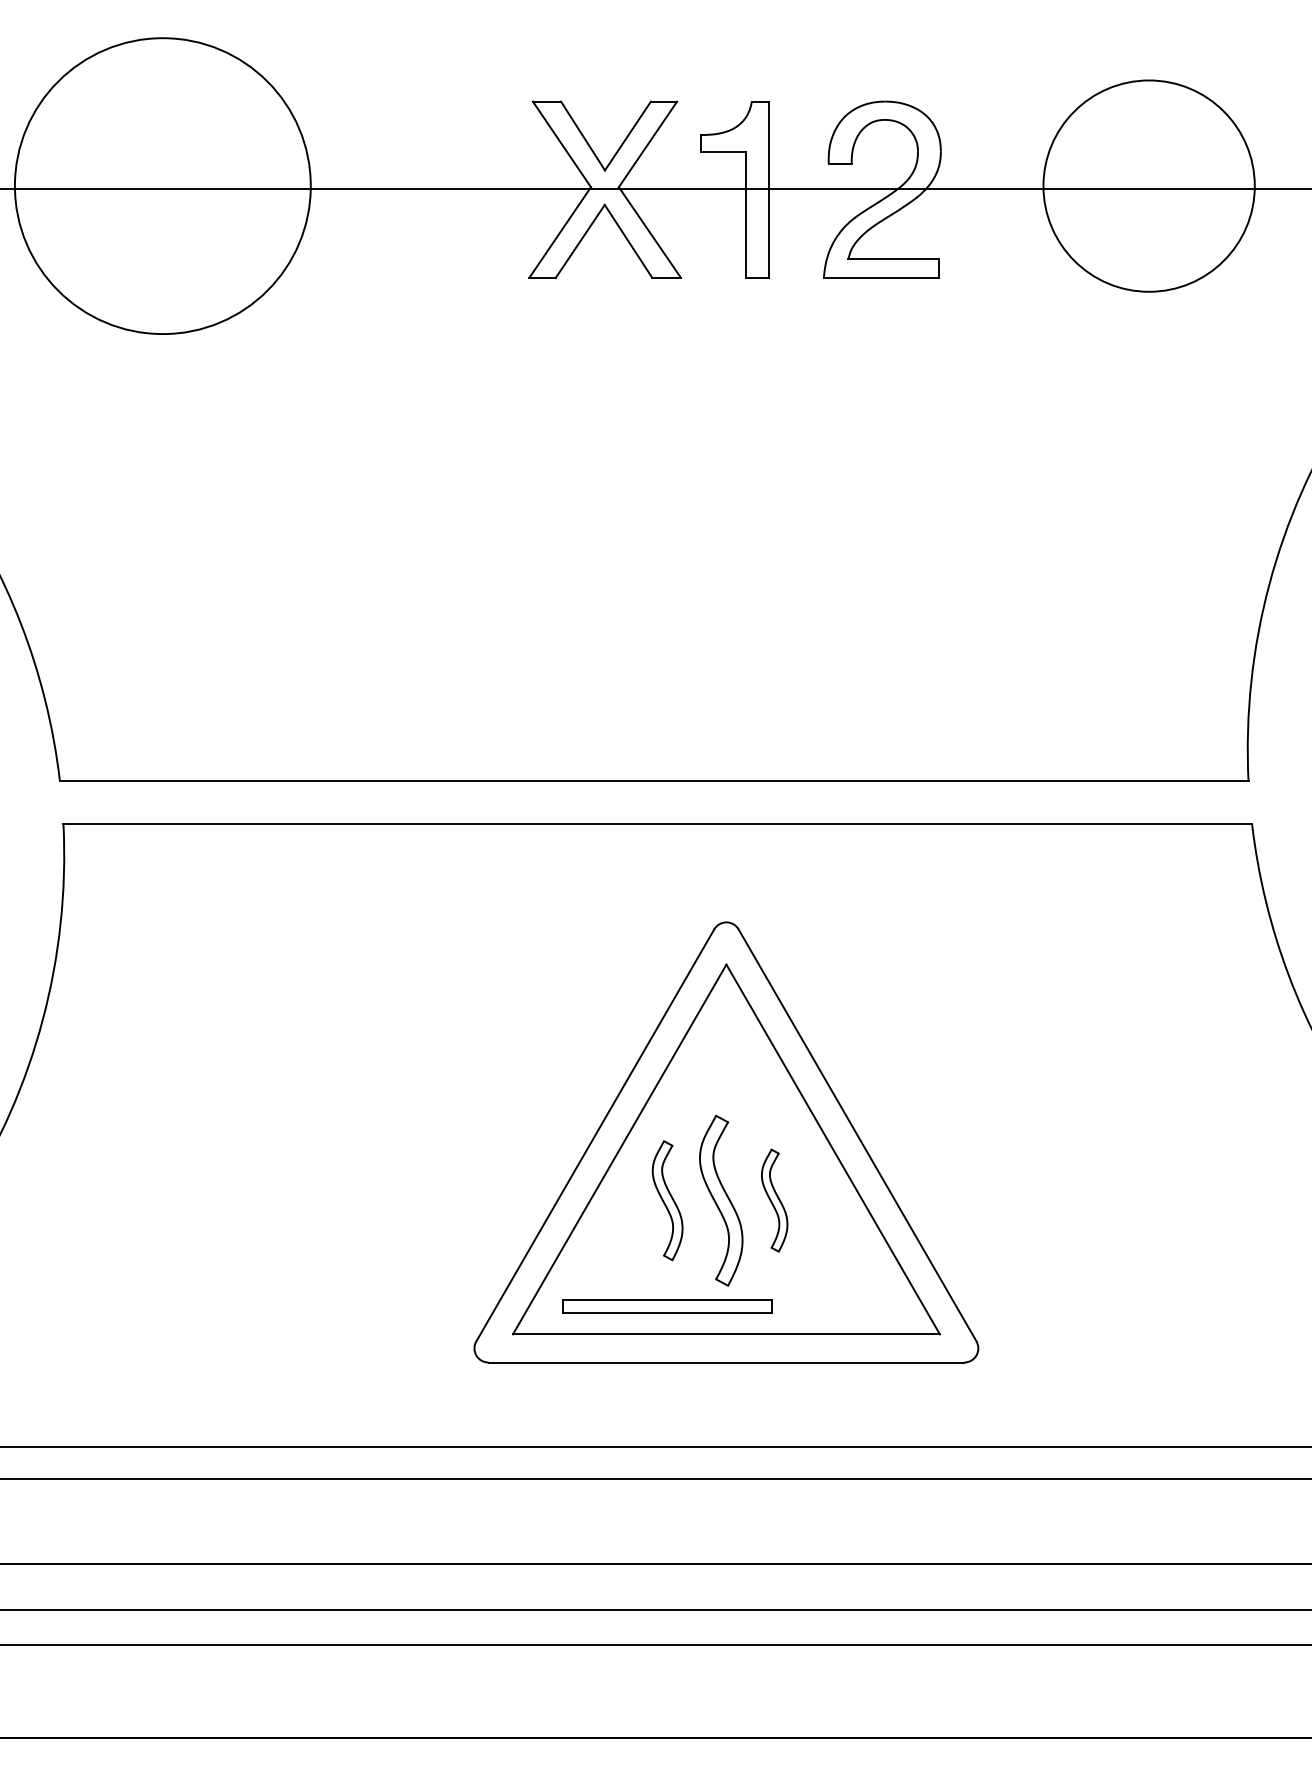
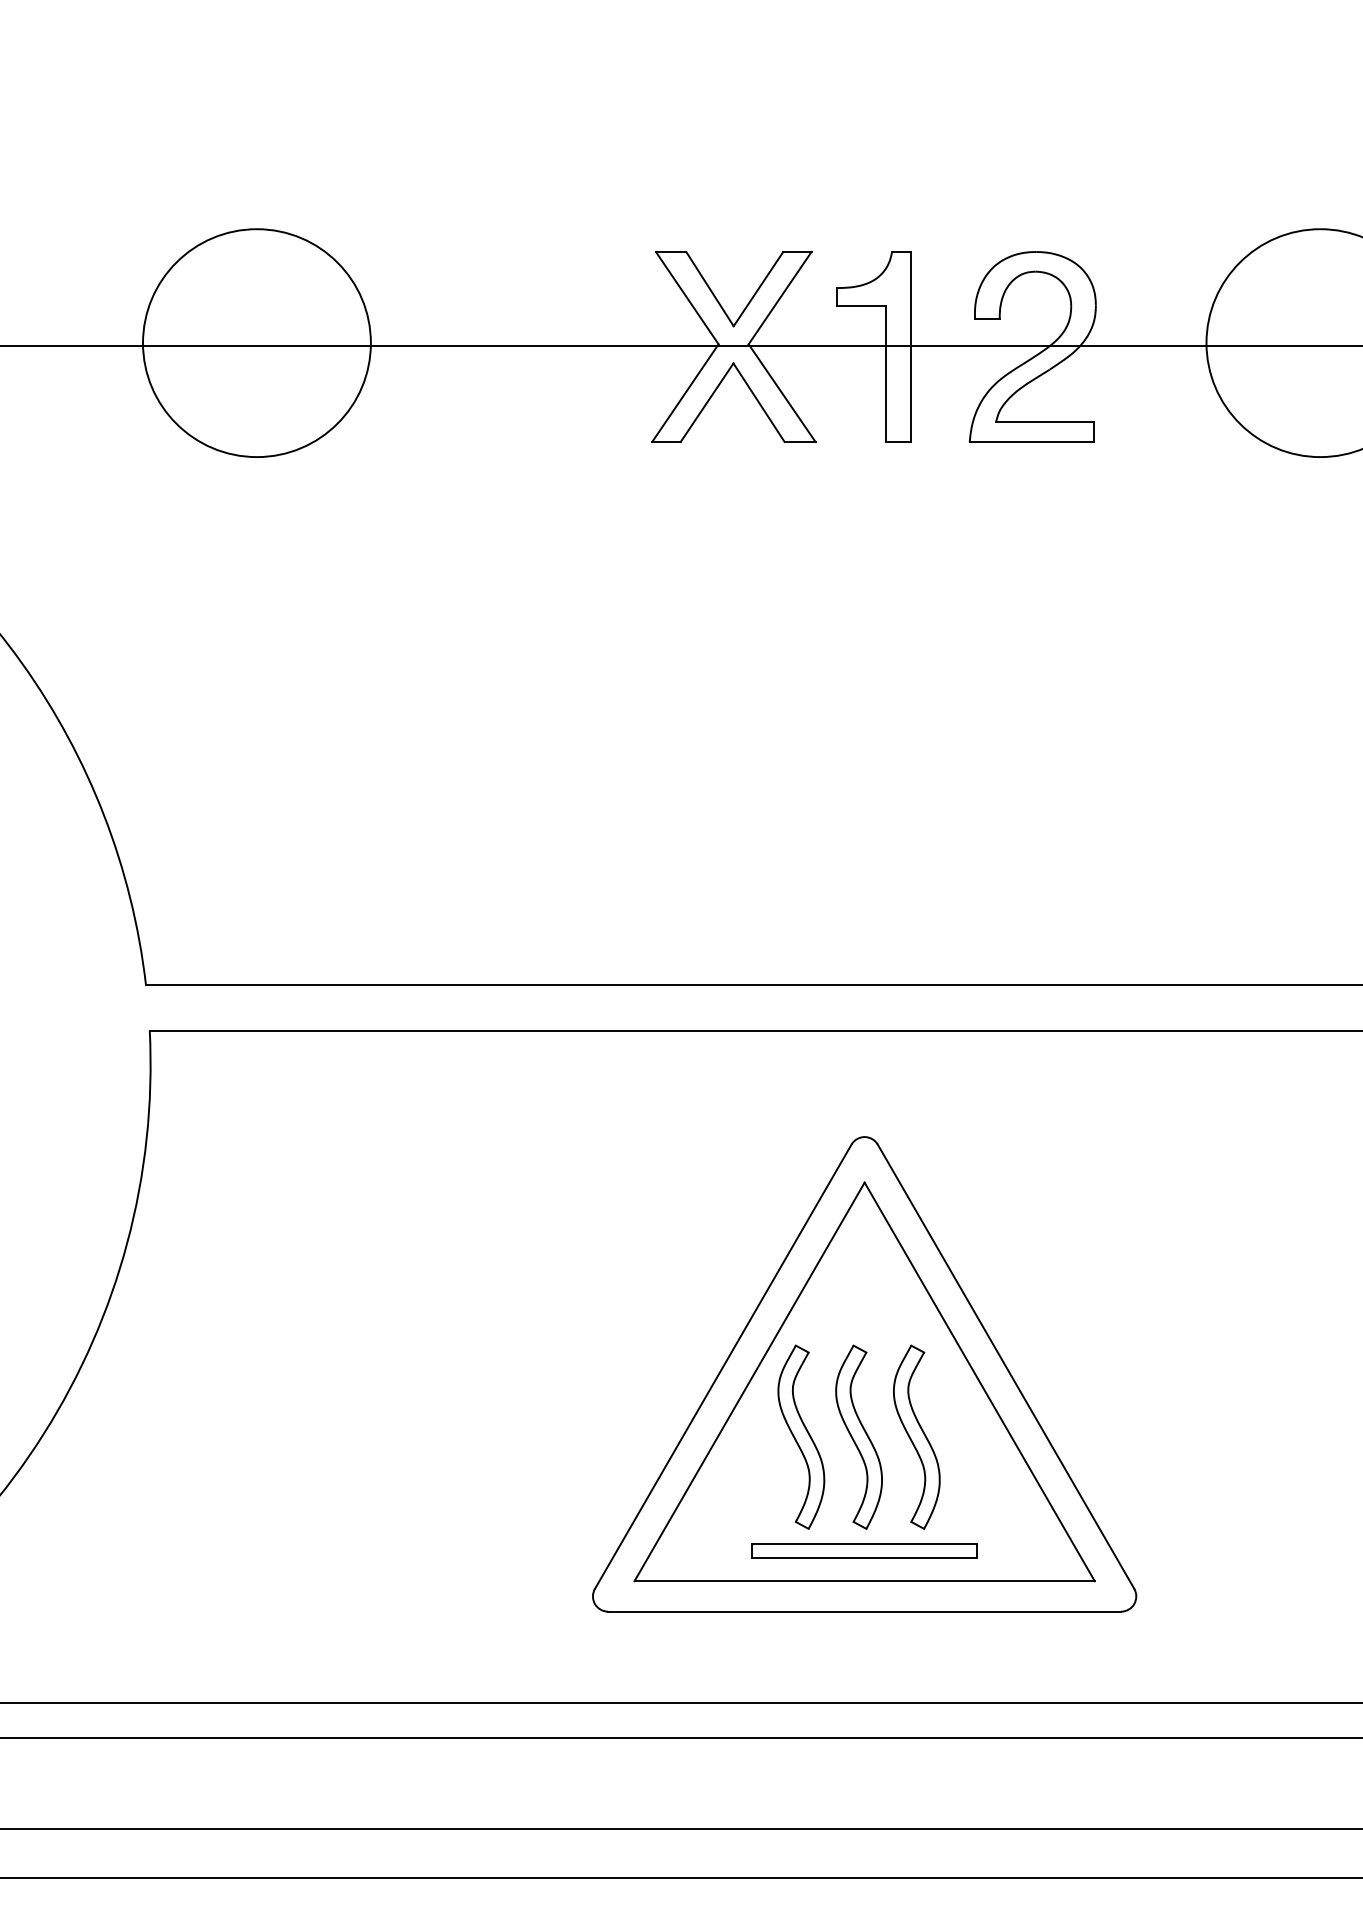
circle: (162, 185) -> (256, 342), size x0.71
part: (667, 1200) -> (801, 1436), size x1.43
part: (774, 1200) -> (916, 1436), size x1.67
part: (667, 1306) -> (864, 1551), moved

